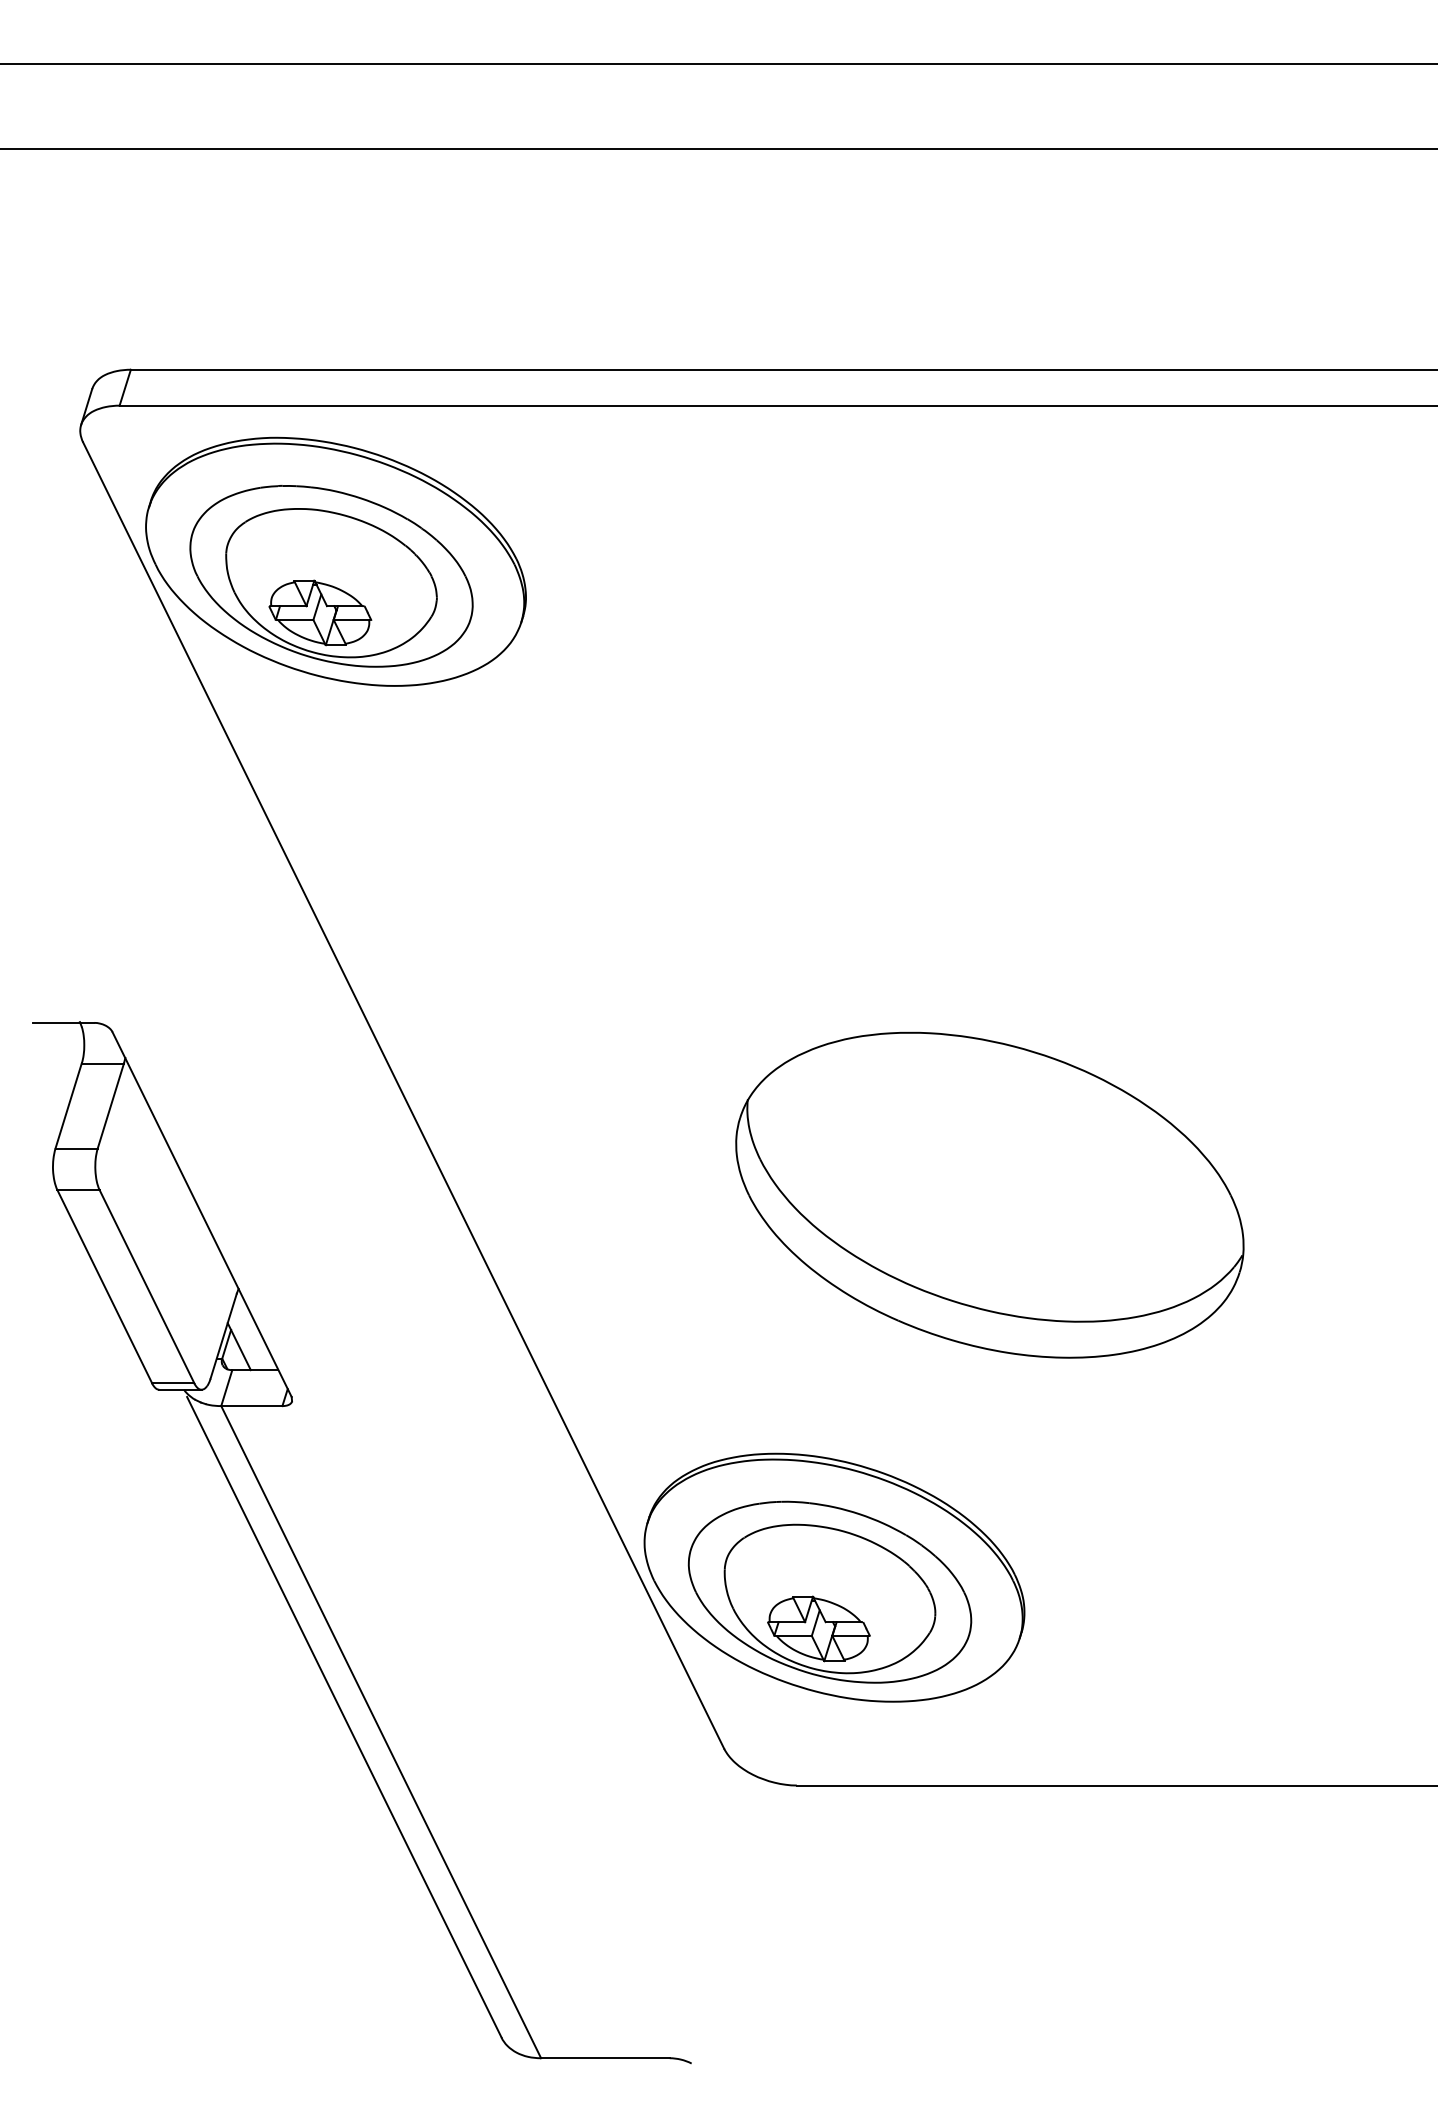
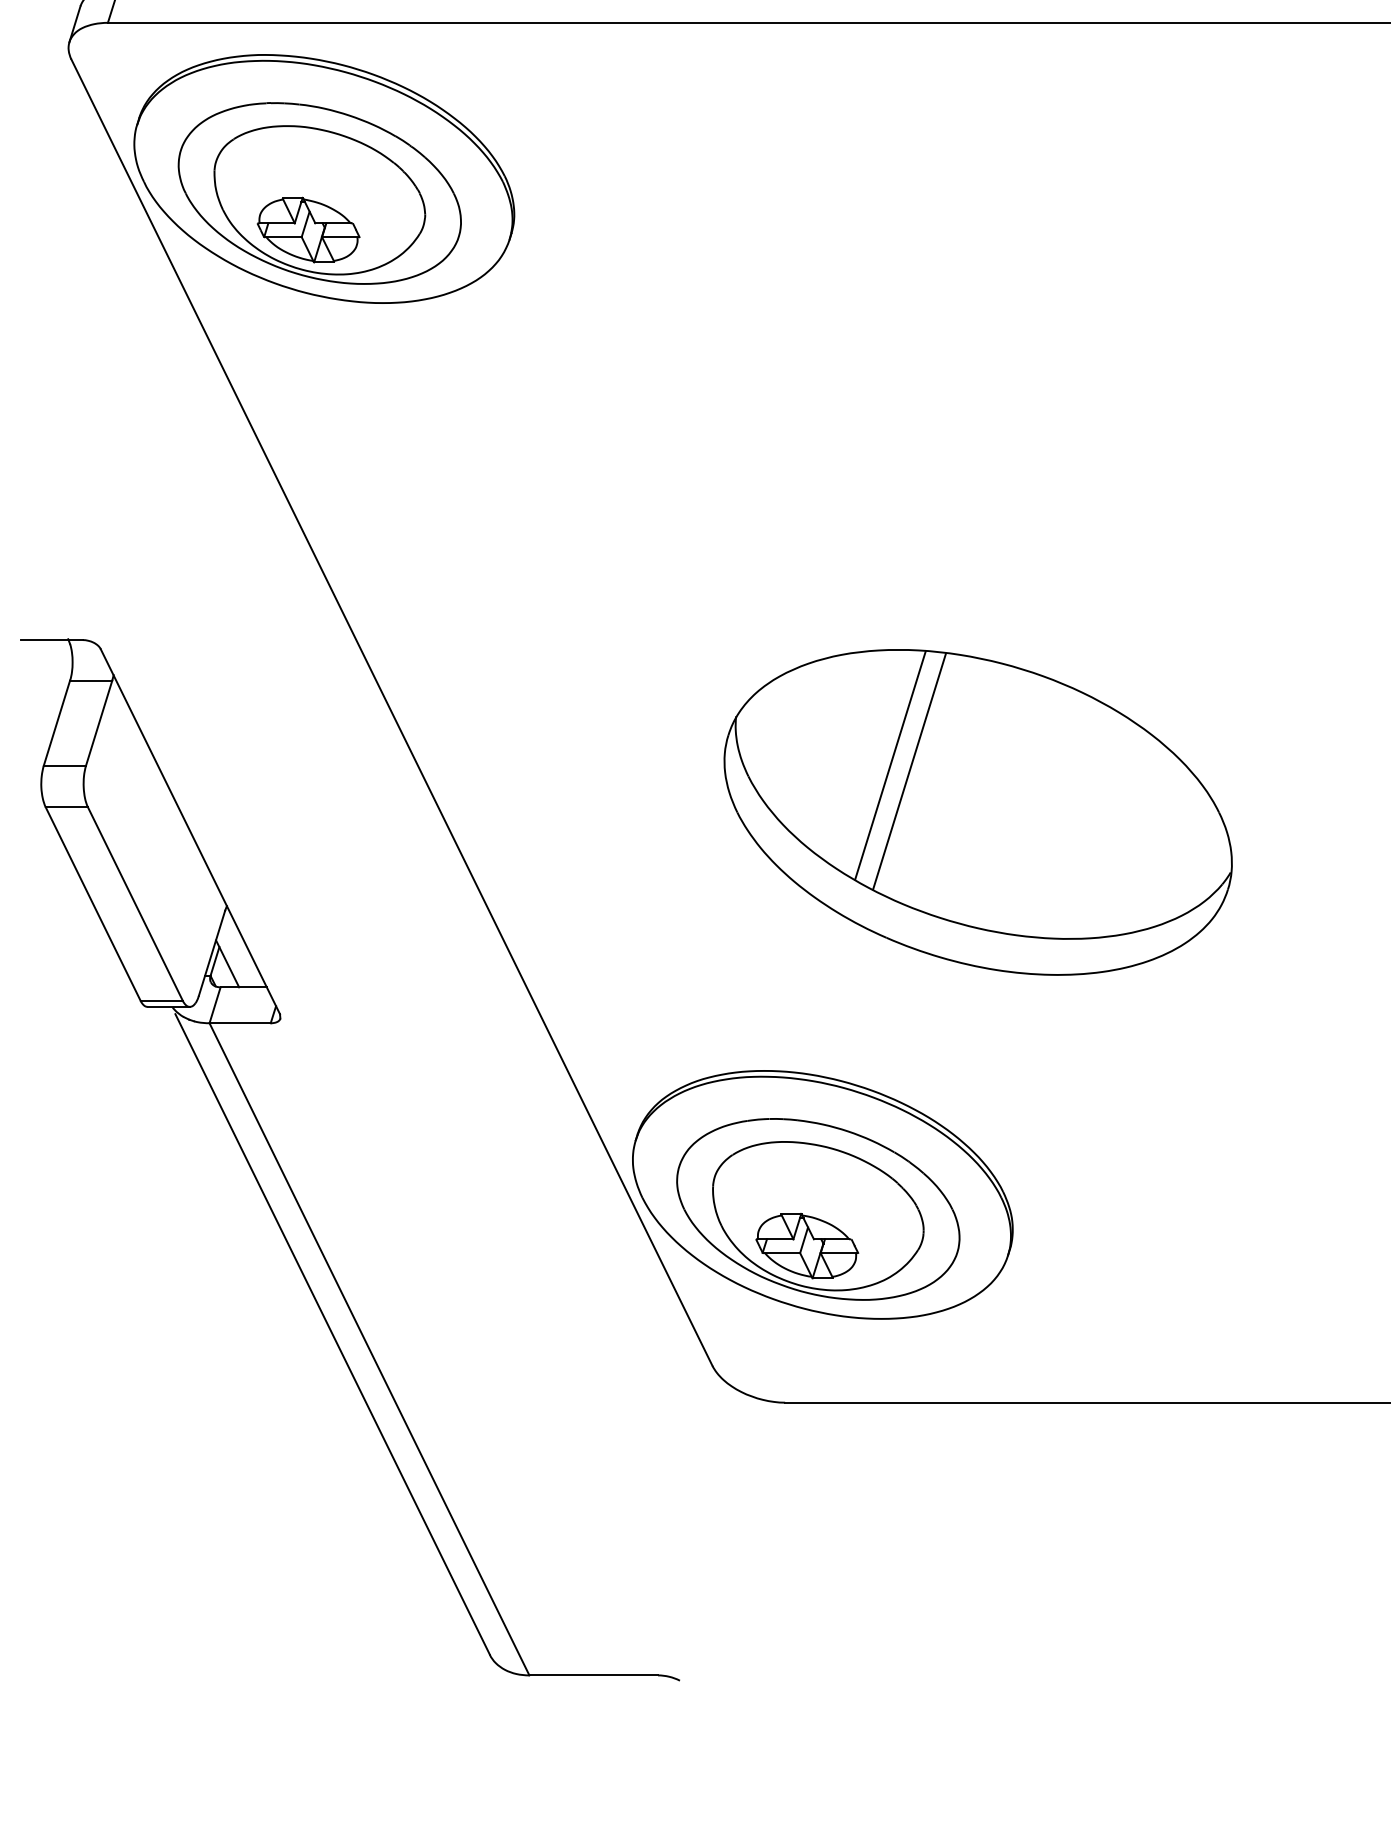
line: (901, 1147) -> (889, 764), added
line: (920, 1154) -> (908, 771), added

